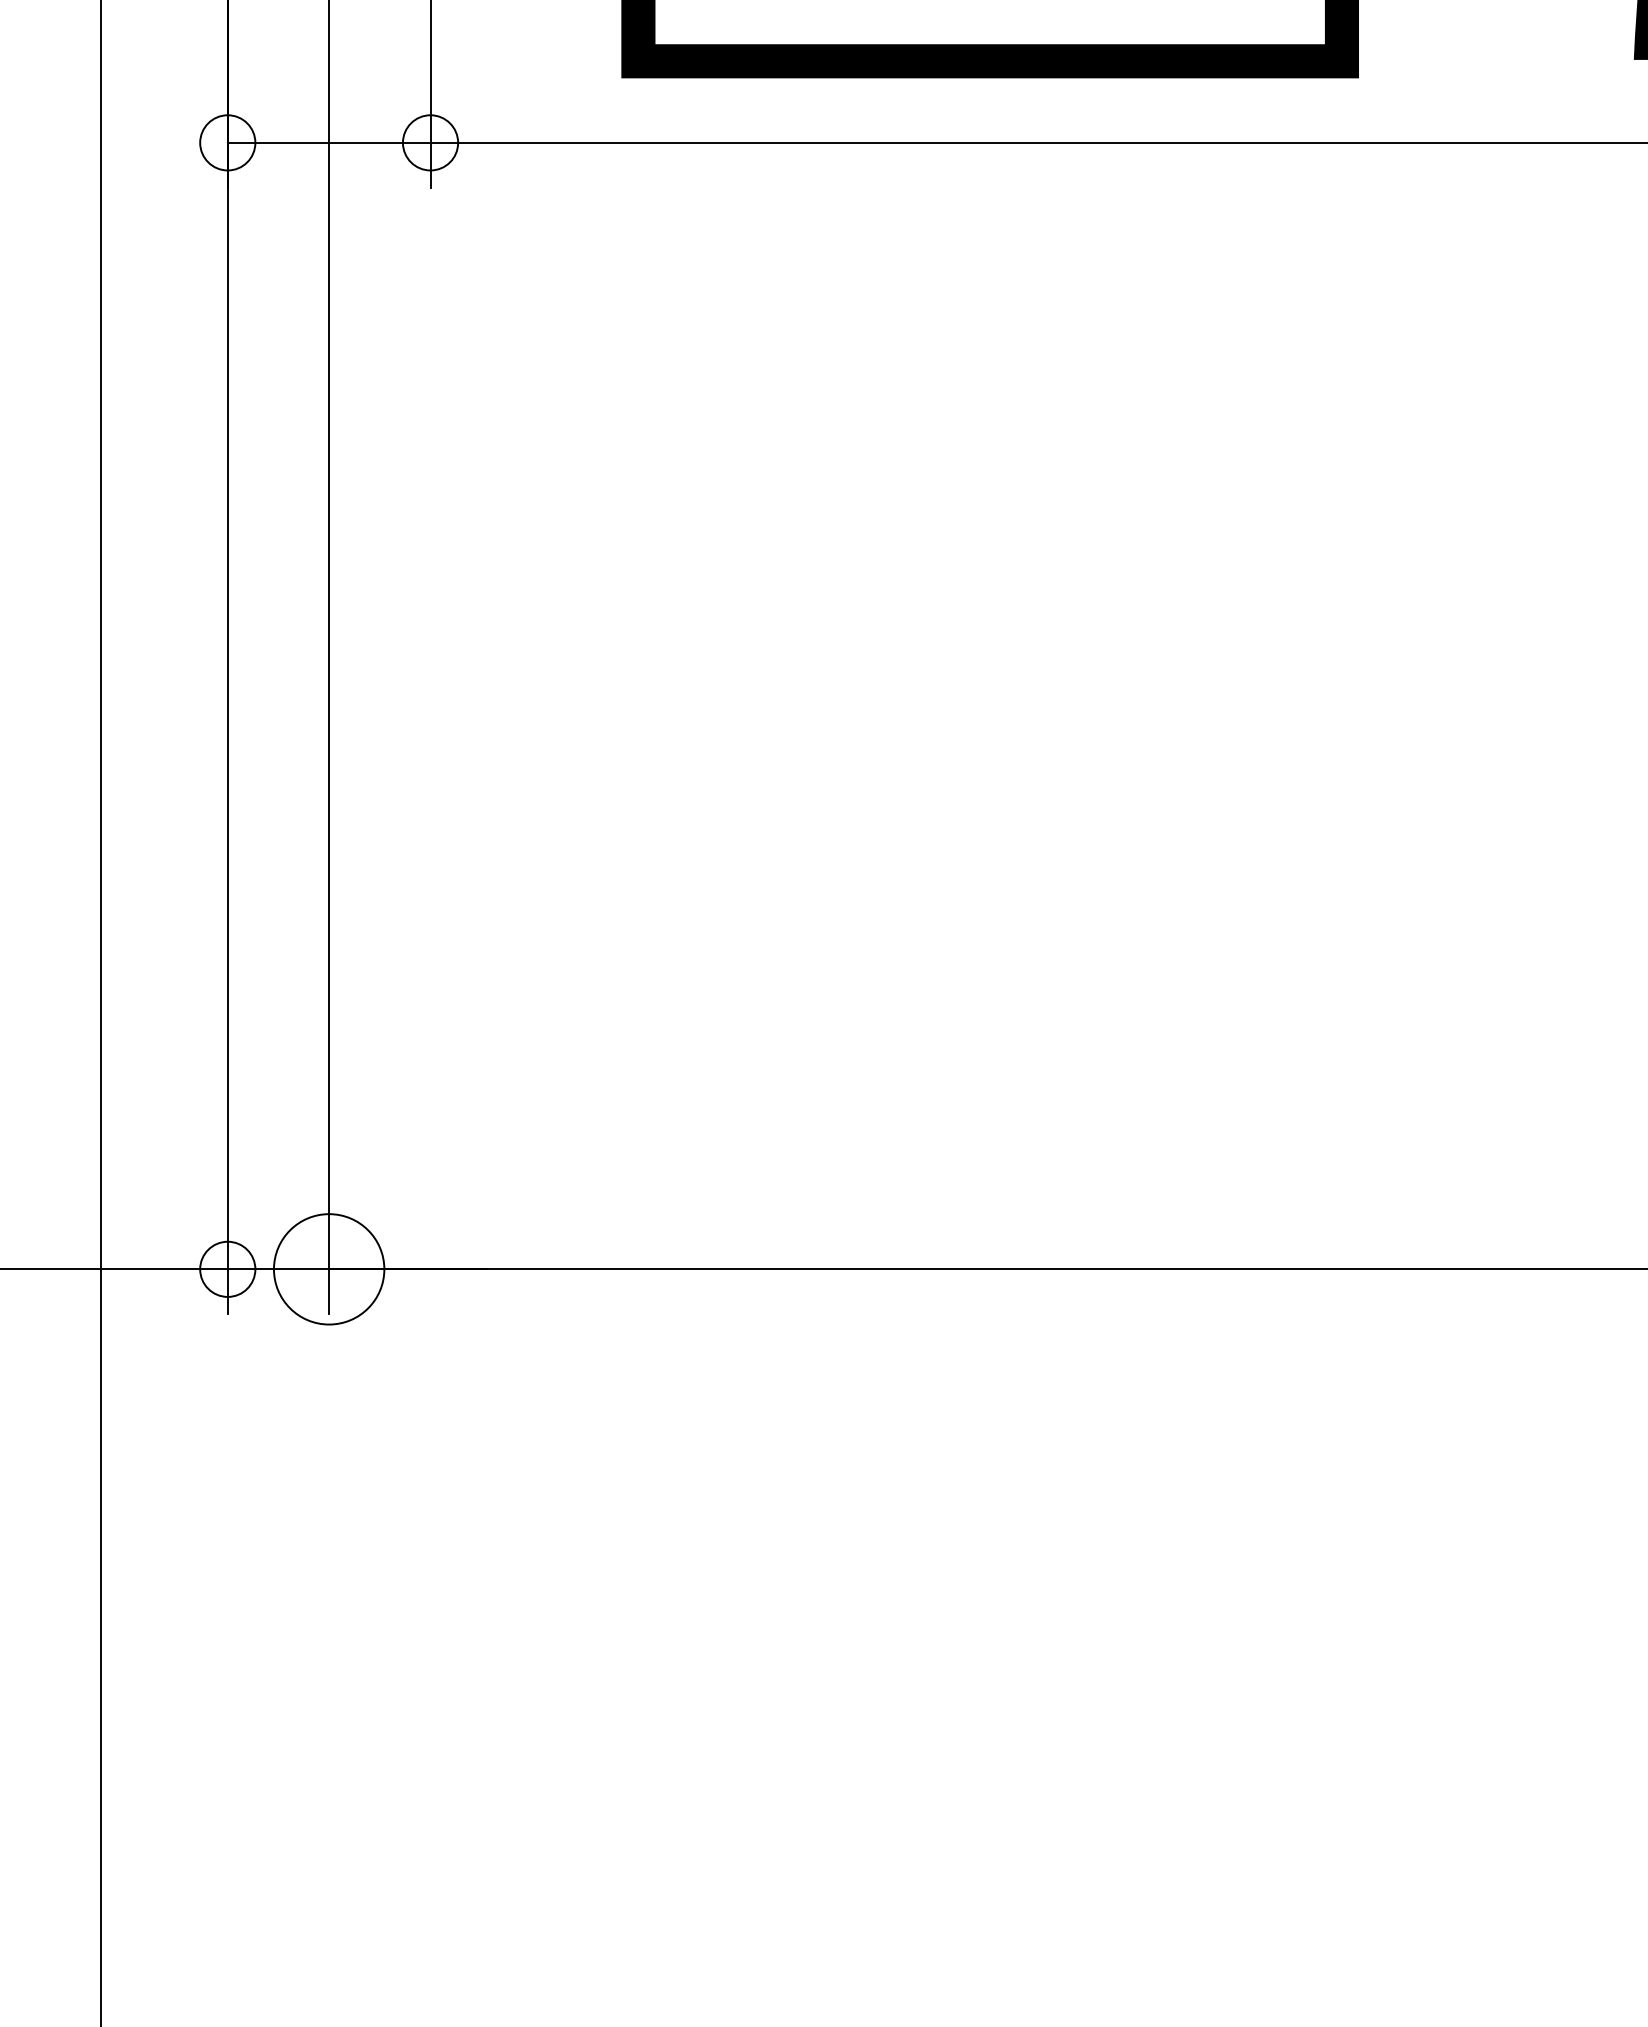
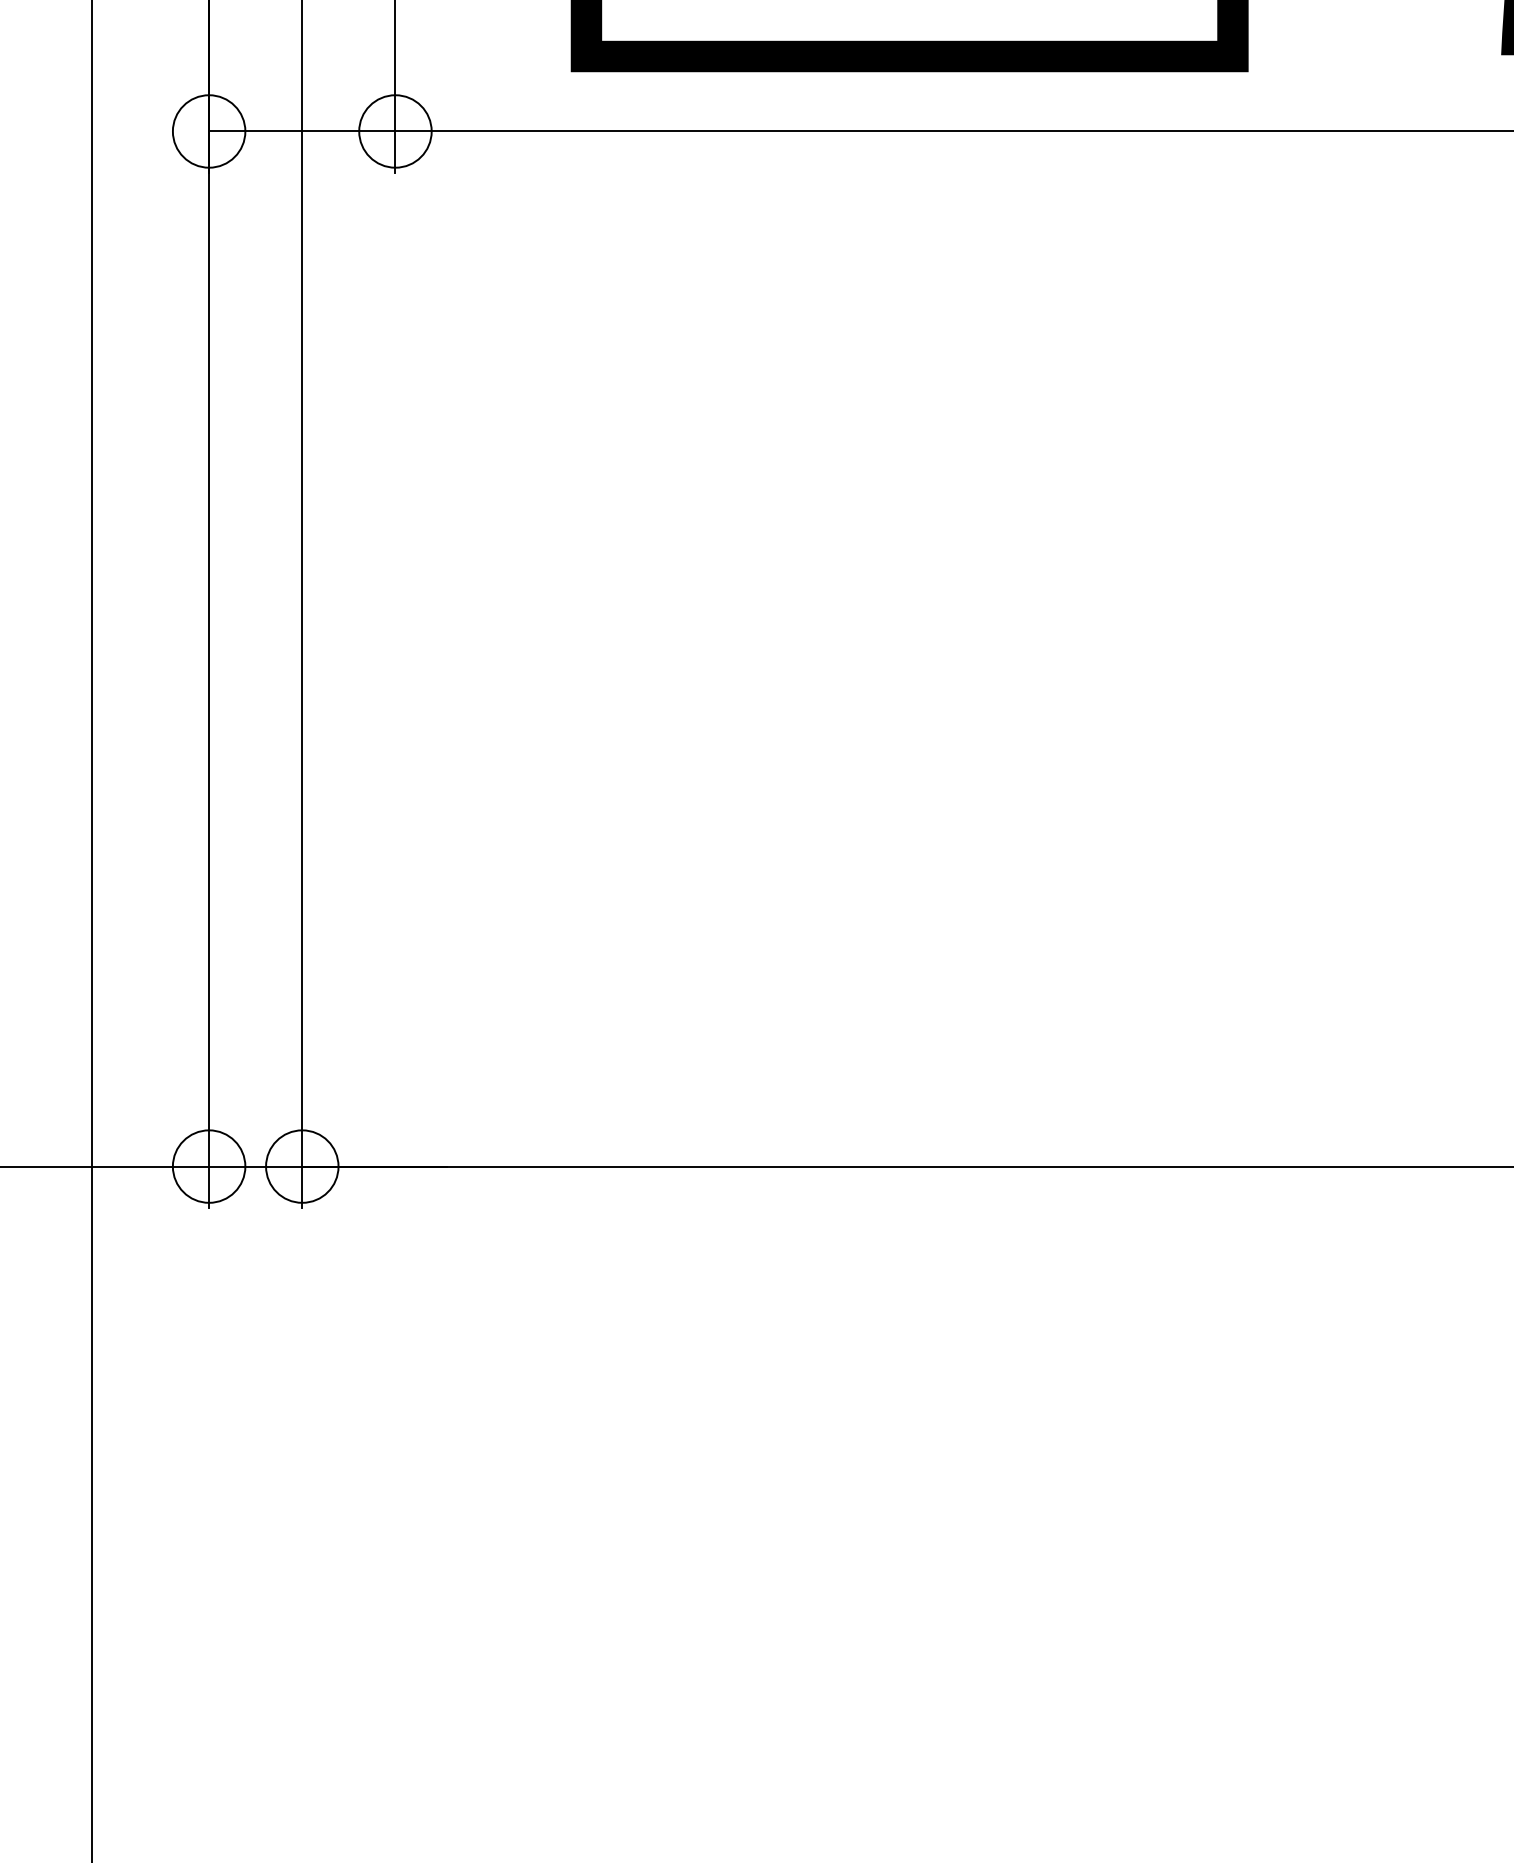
circle: (227, 142) -> (208, 131), size x1.43
circle: (430, 142) -> (395, 131), size x1.43
circle: (227, 1268) -> (208, 1165), size x1.43
circle: (328, 1268) -> (301, 1165), size x0.71

